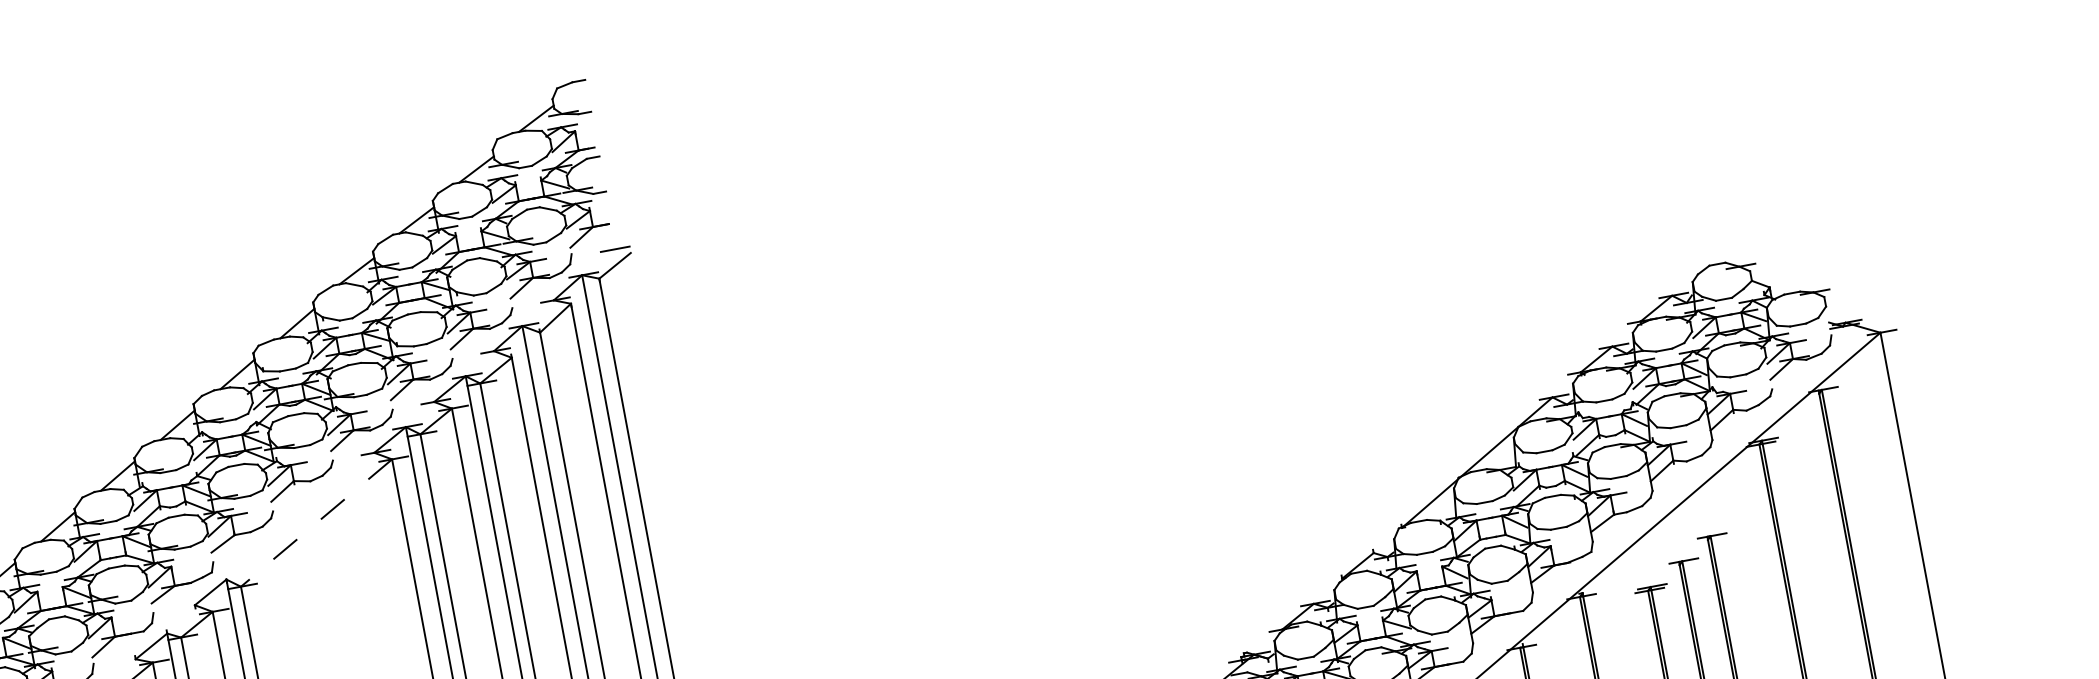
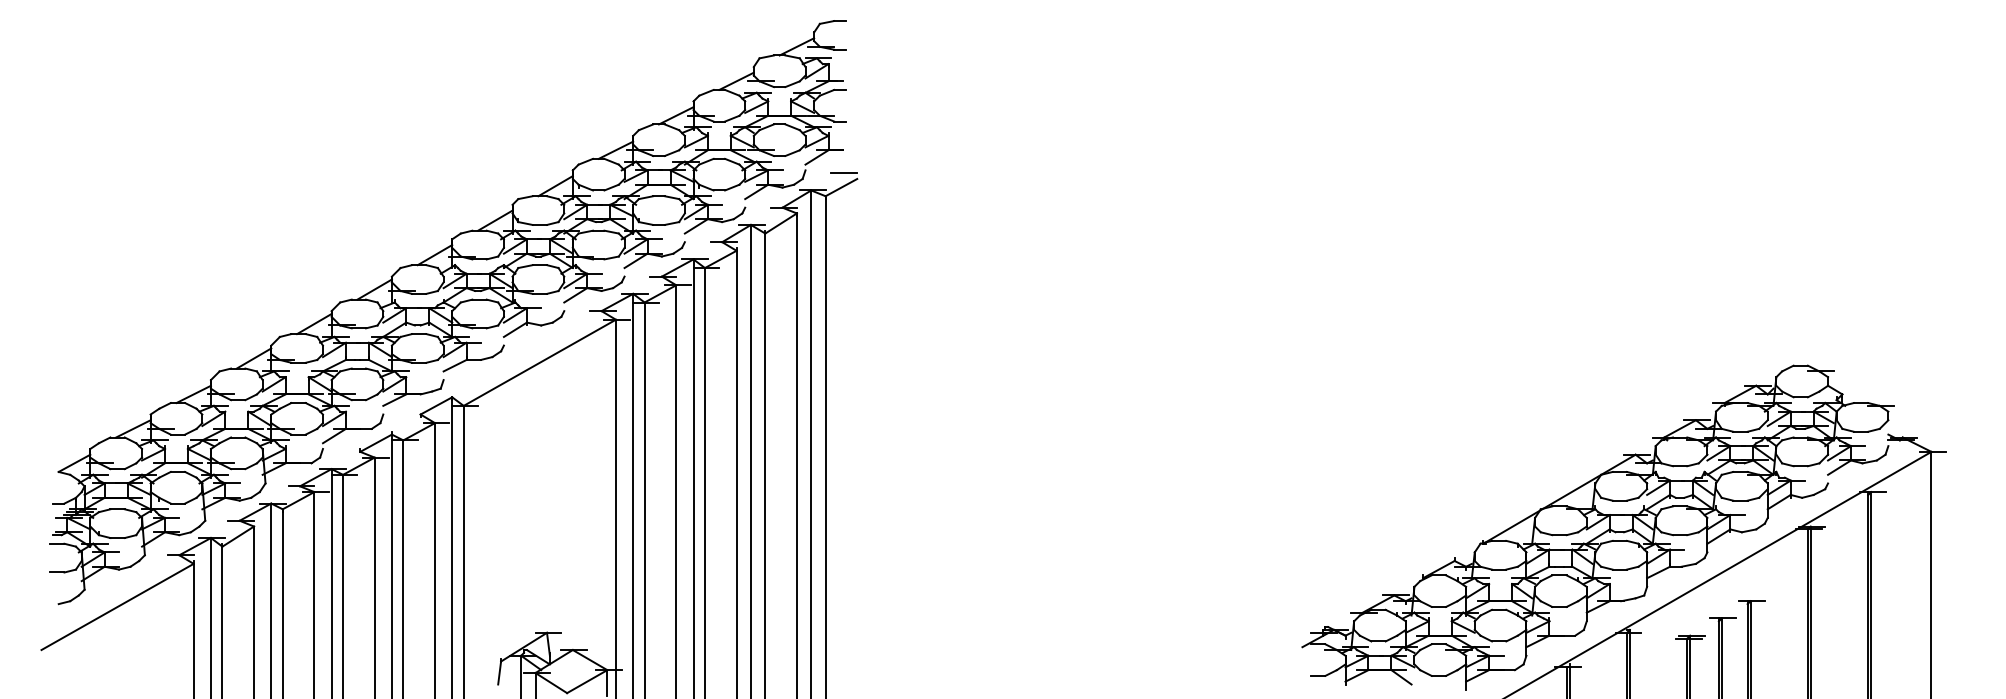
line: (316, 523) -> (539, 363), dashed -> solid

